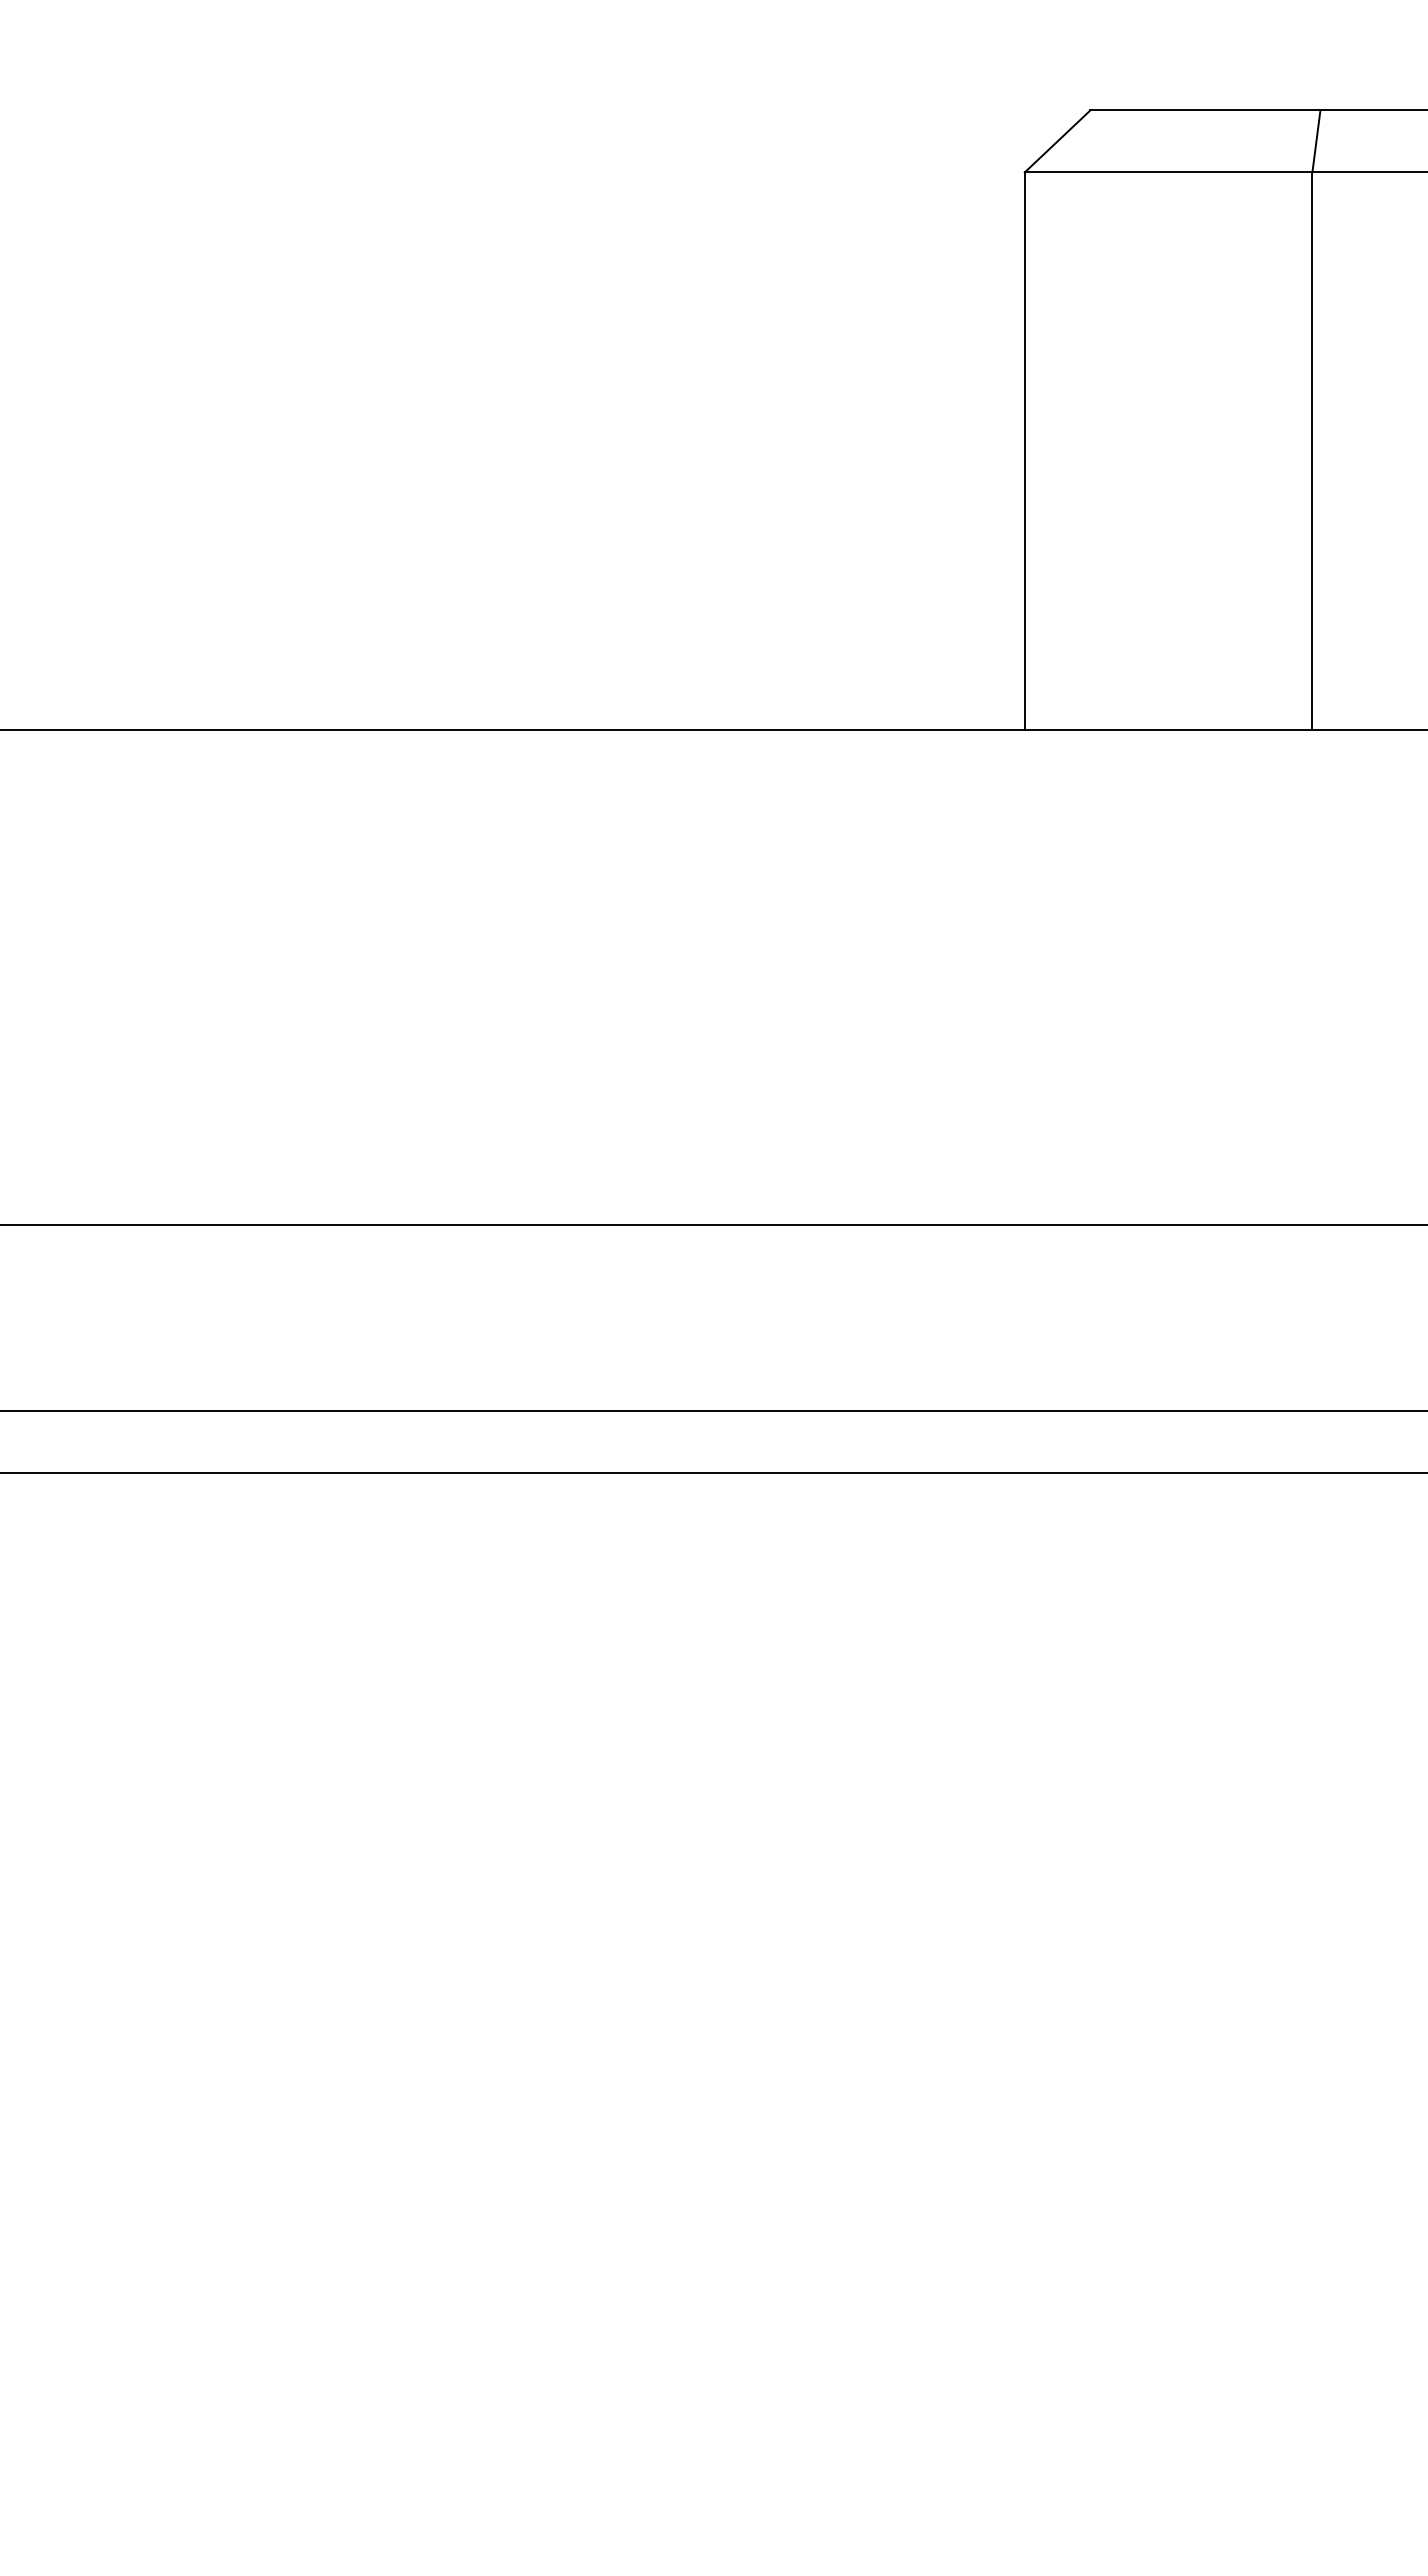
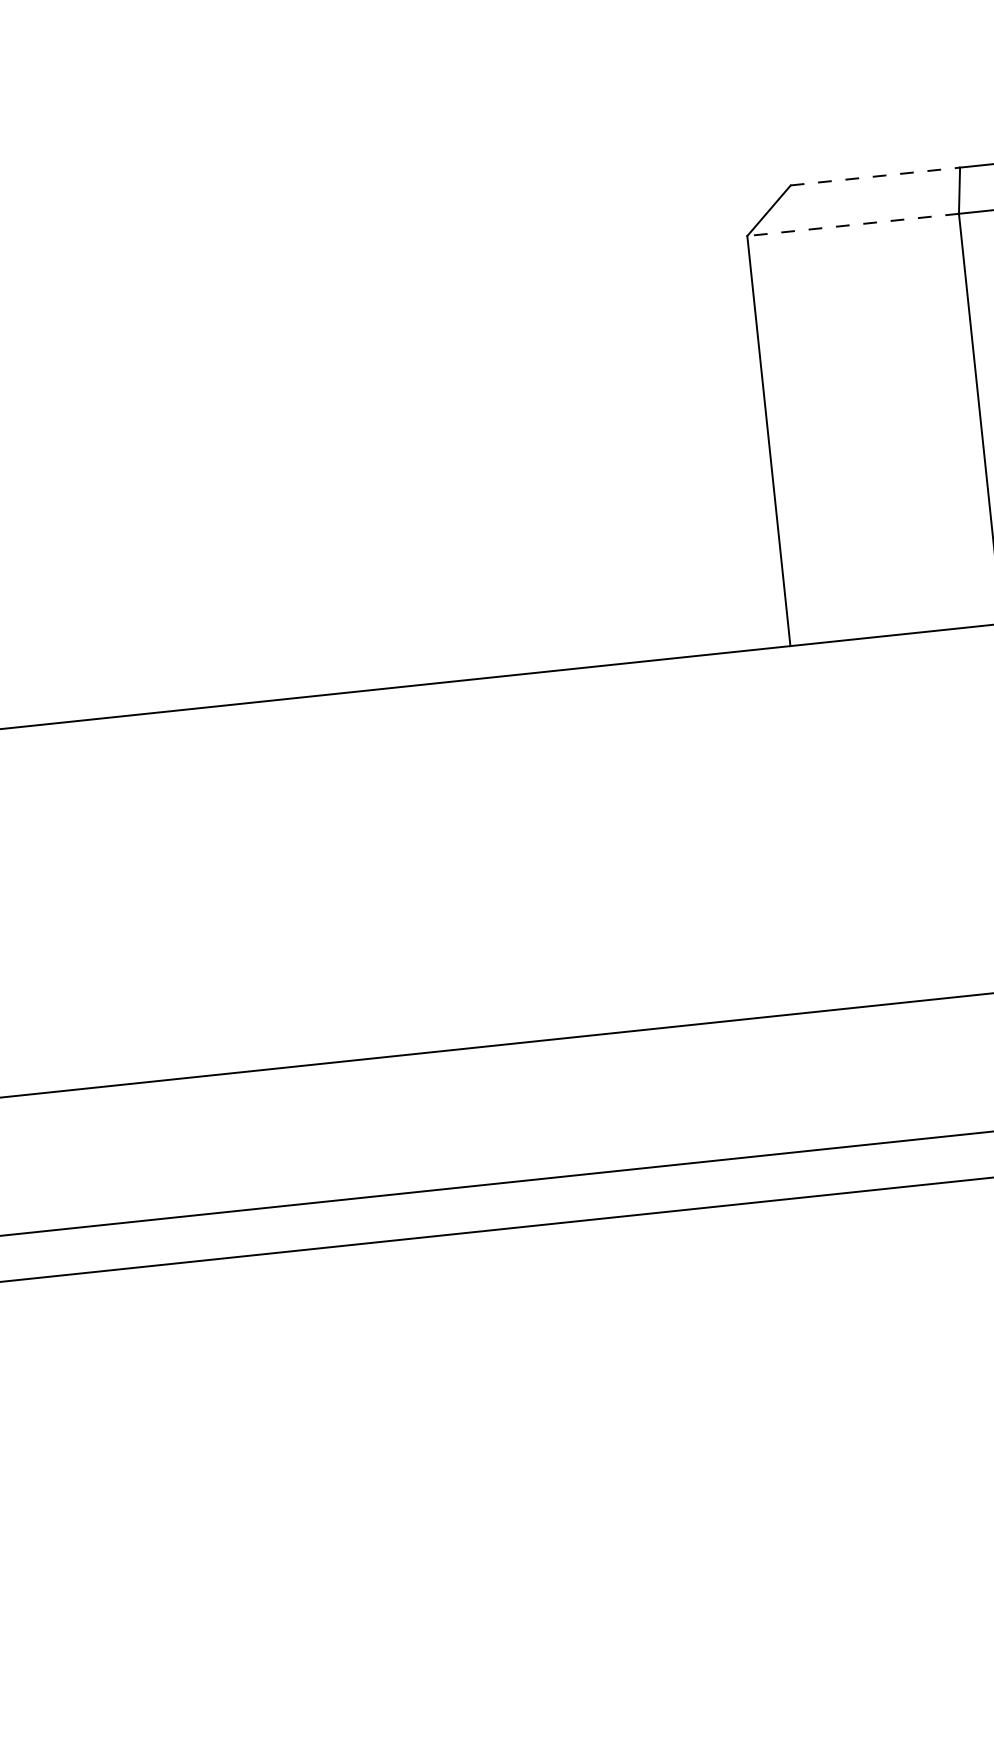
line: (1205, 110) -> (875, 176), solid -> dashed
line: (1168, 172) -> (853, 225), solid -> dashed

